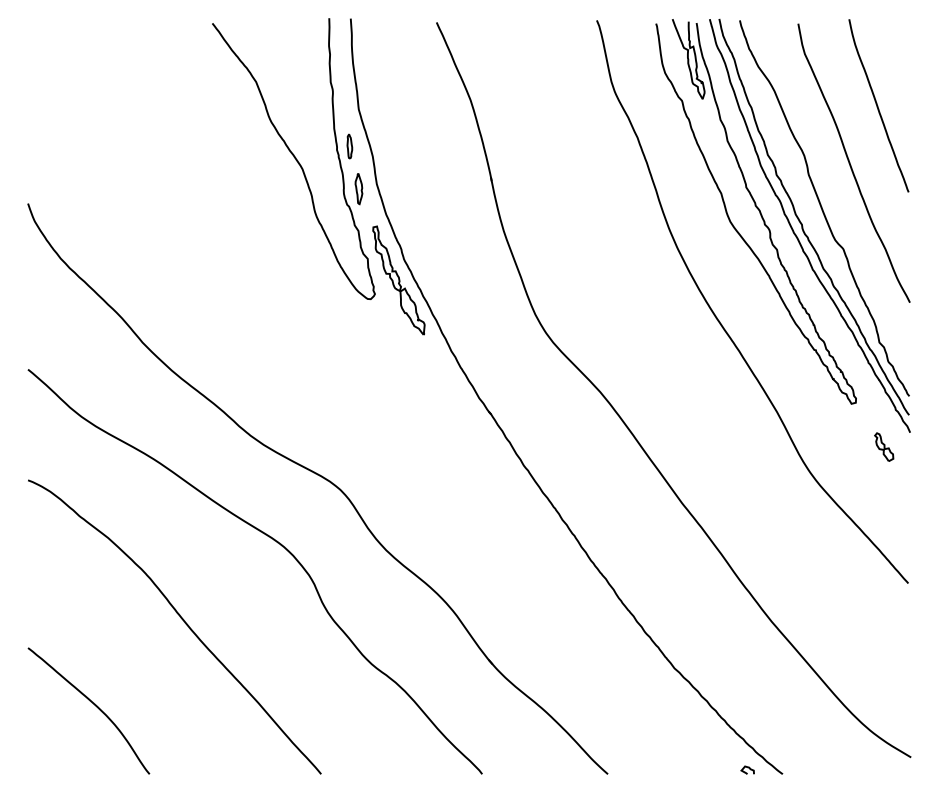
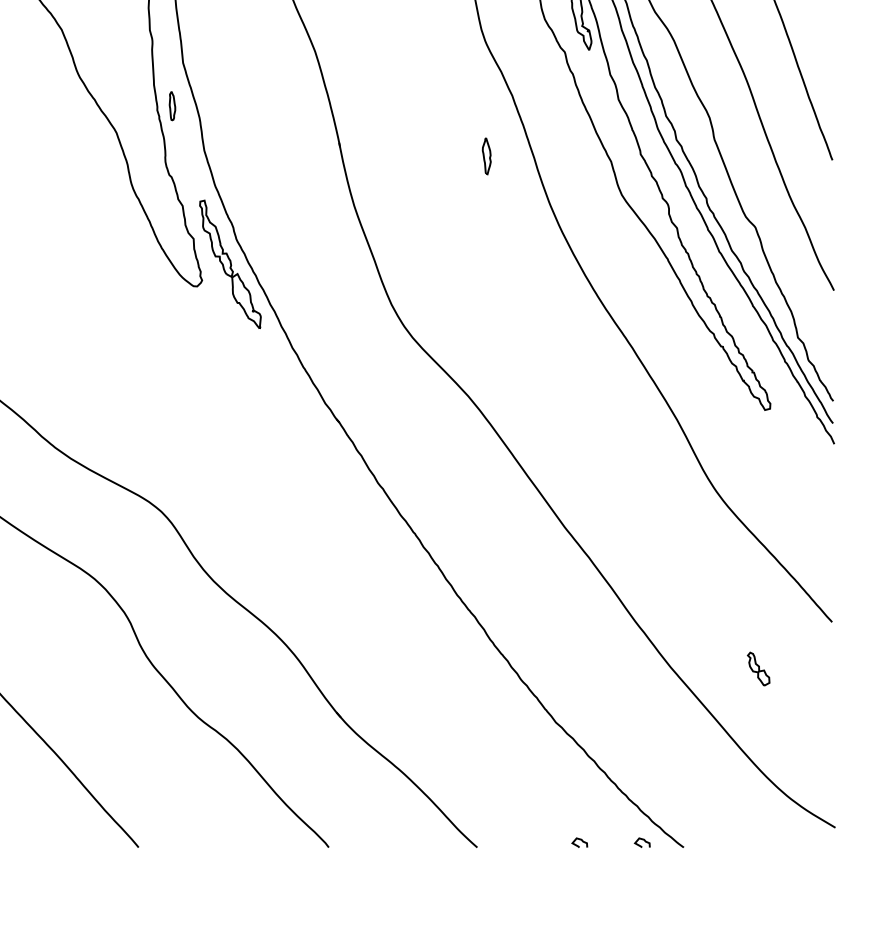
part: (358, 189) -> (486, 156), moved
part: (884, 446) -> (759, 668), moved
curve: (694, 768) -> (579, 840), added

